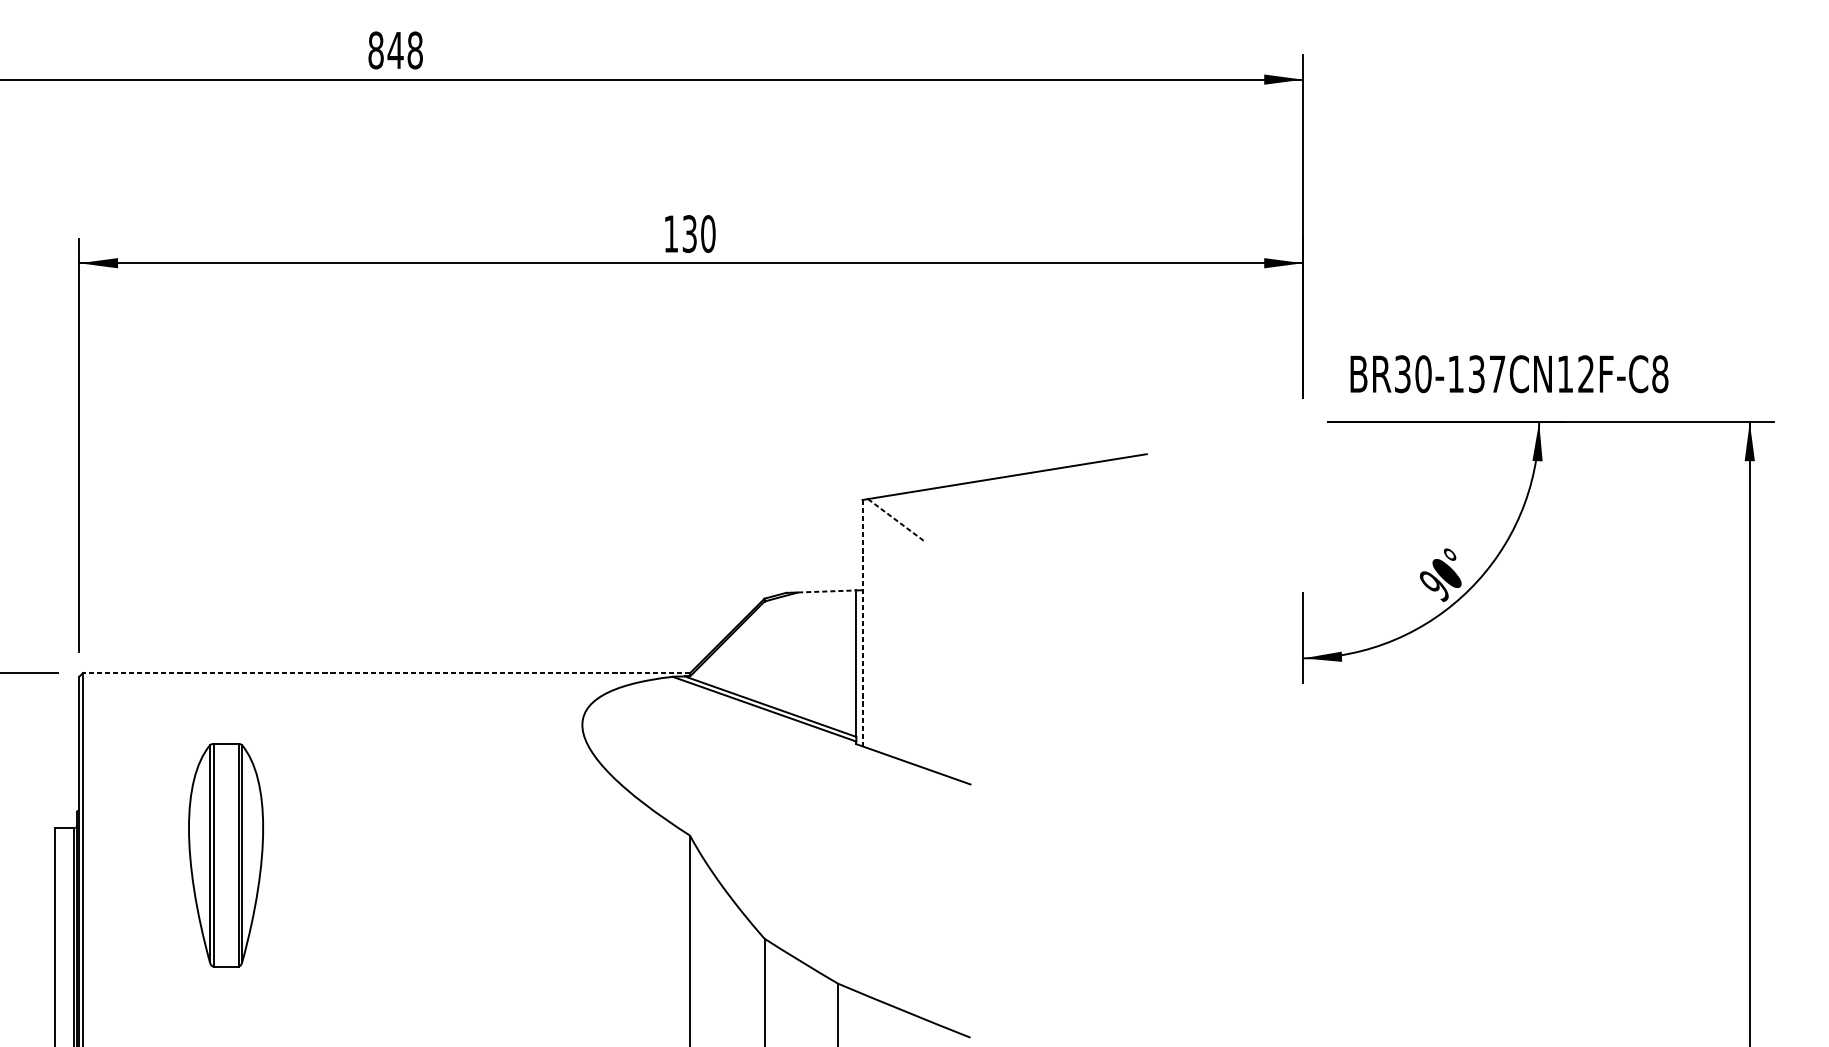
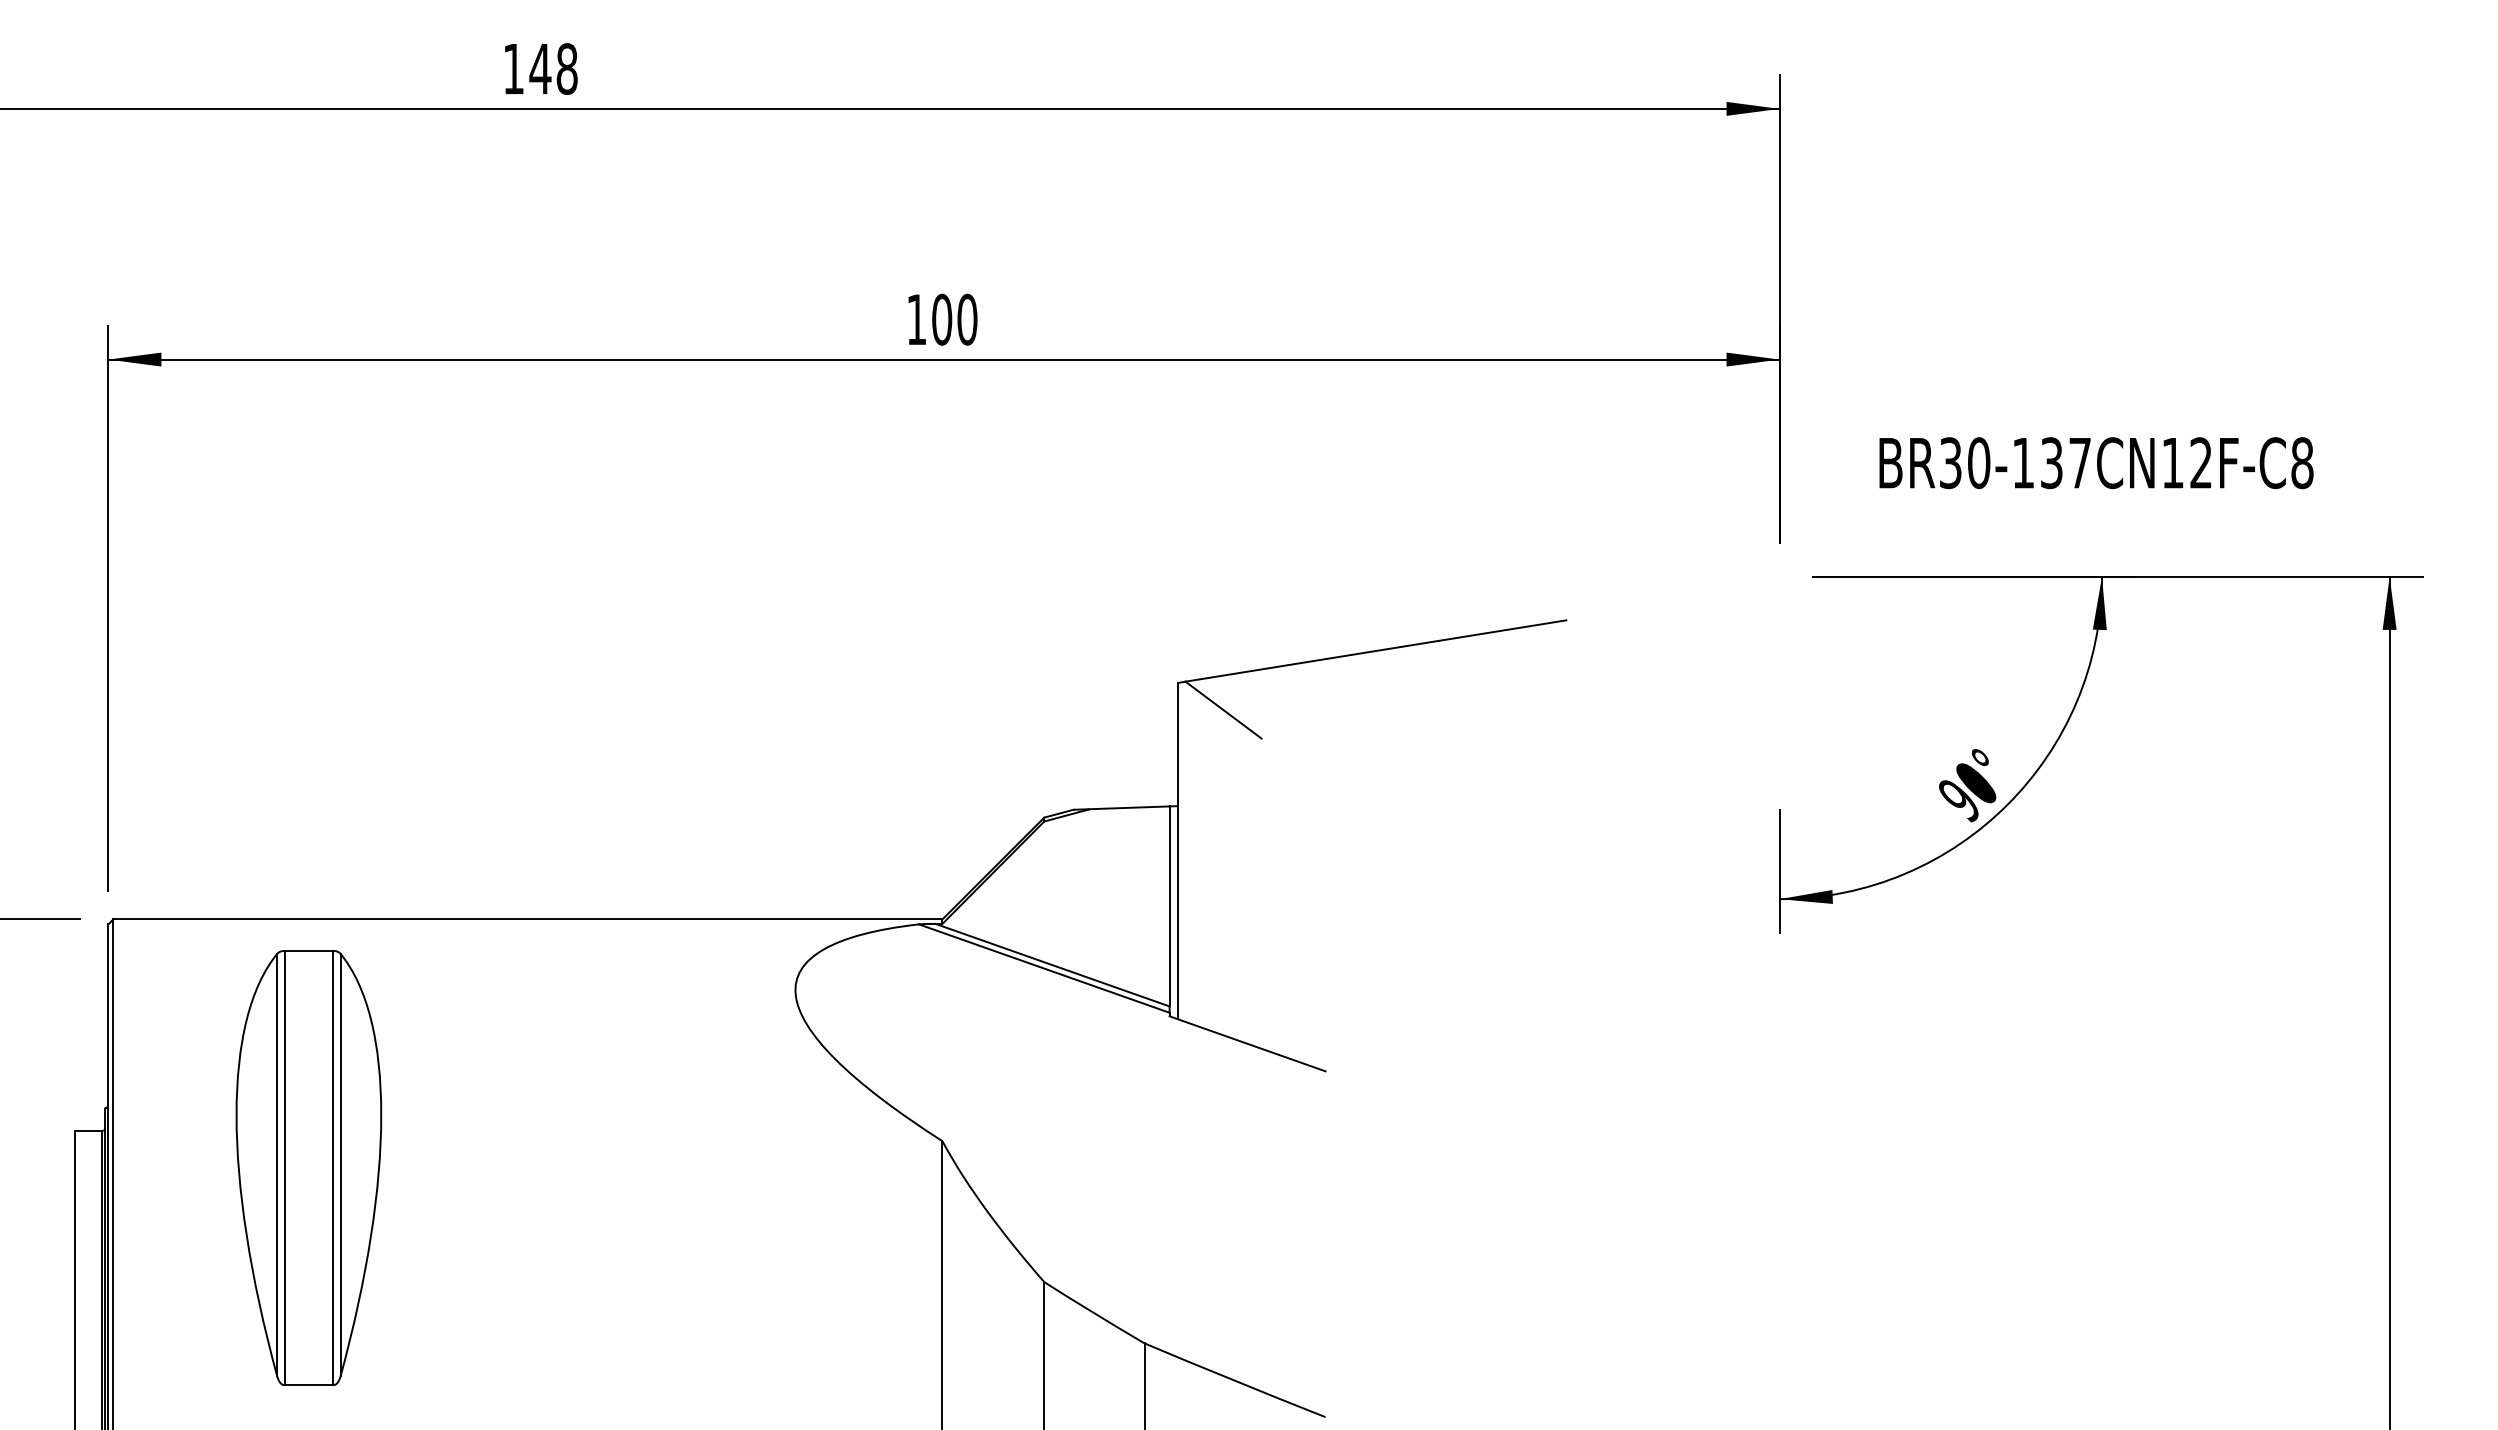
text: (375, 50) -> (513, 68), 848 -> 148
text: (690, 233) -> (942, 319), 130 -> 100
text: (1509, 374) -> (2096, 463), moved
line: (895, 520) -> (1223, 710), dashed -> solid
line: (826, 591) -> (1129, 807), dashed -> solid
line: (862, 623) -> (1178, 851), dashed -> solid
line: (386, 673) -> (527, 919), dashed -> solid
part: (225, 854) -> (308, 1167), size x1.43

